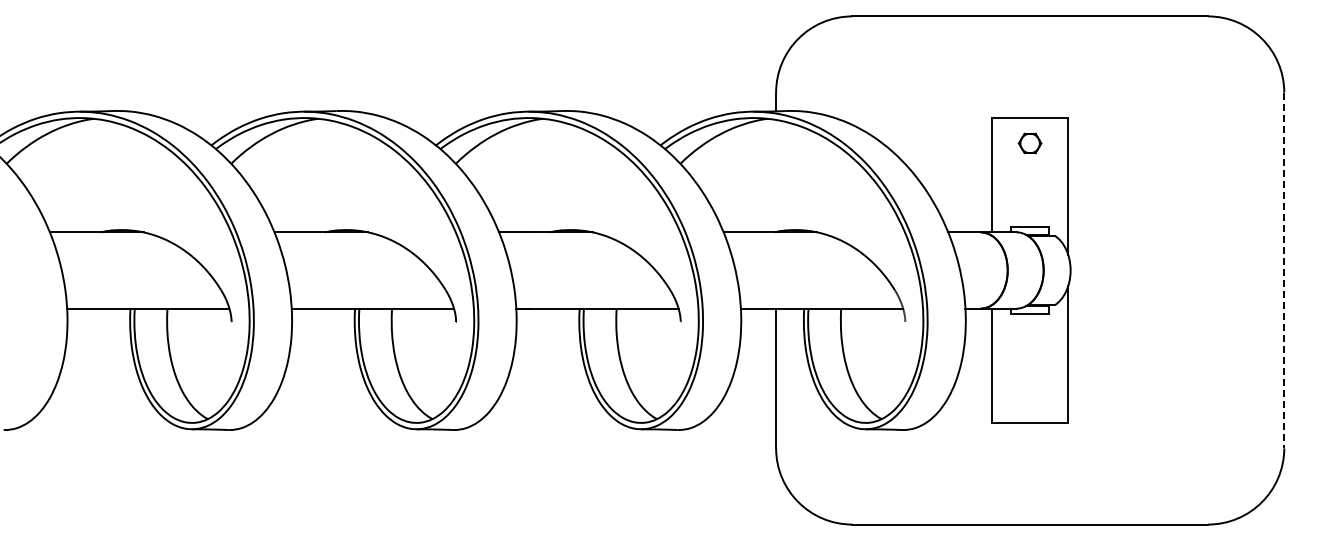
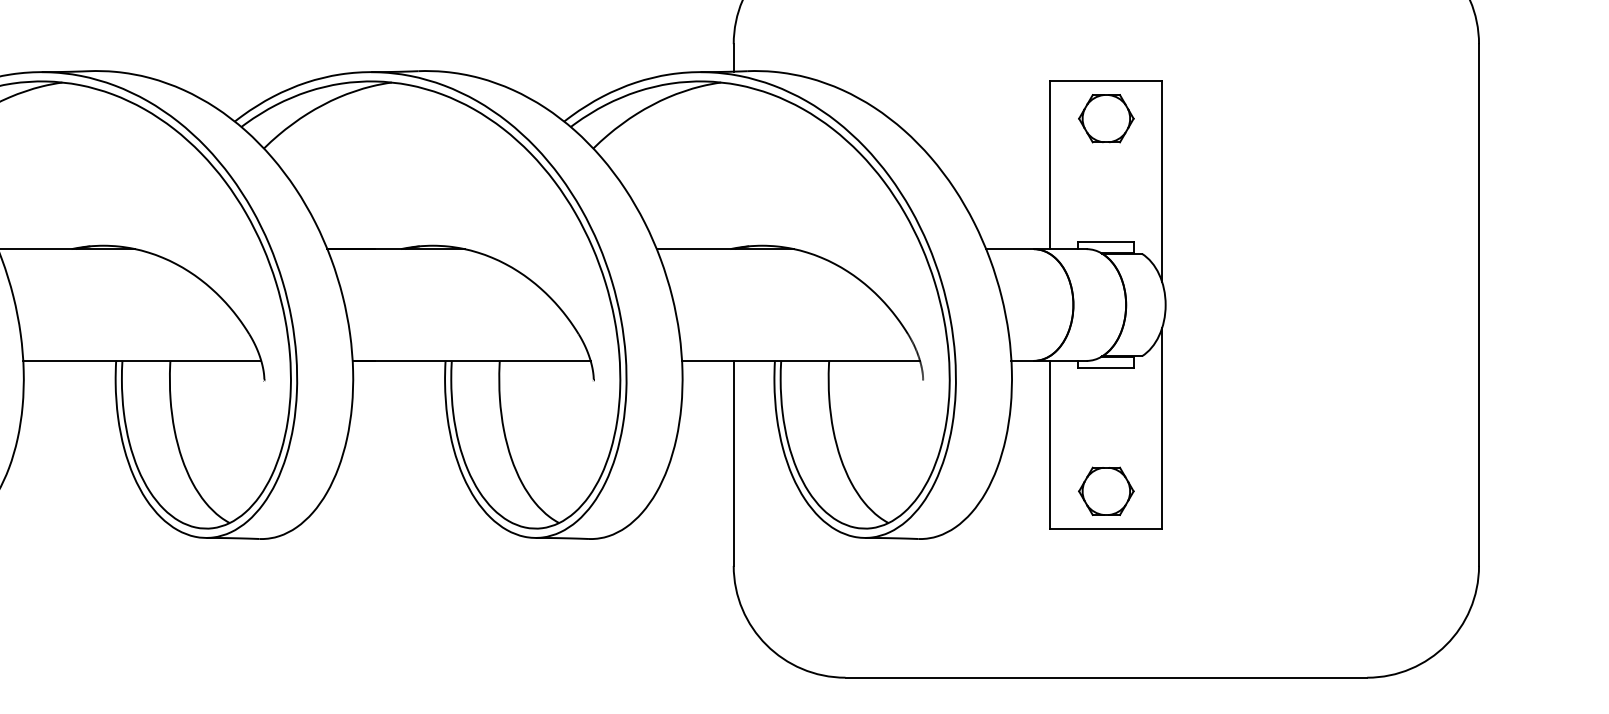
part: (1029, 143) -> (1105, 118), size x1.67
line: (1284, 270) -> (1479, 305), dashed -> solid
part: (1029, 397) -> (1105, 491), added

